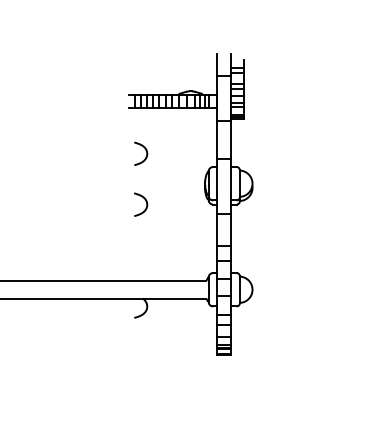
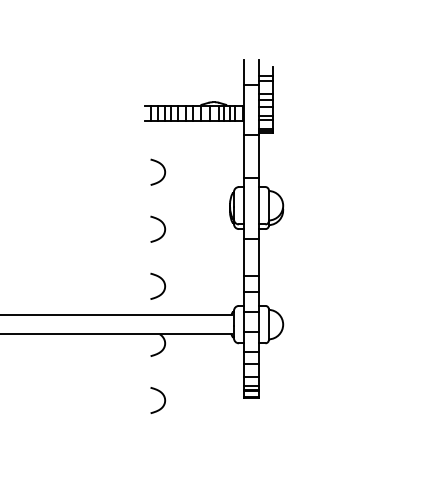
curve: (145, 253) -> (163, 283), added
curve: (145, 354) -> (163, 397), added

